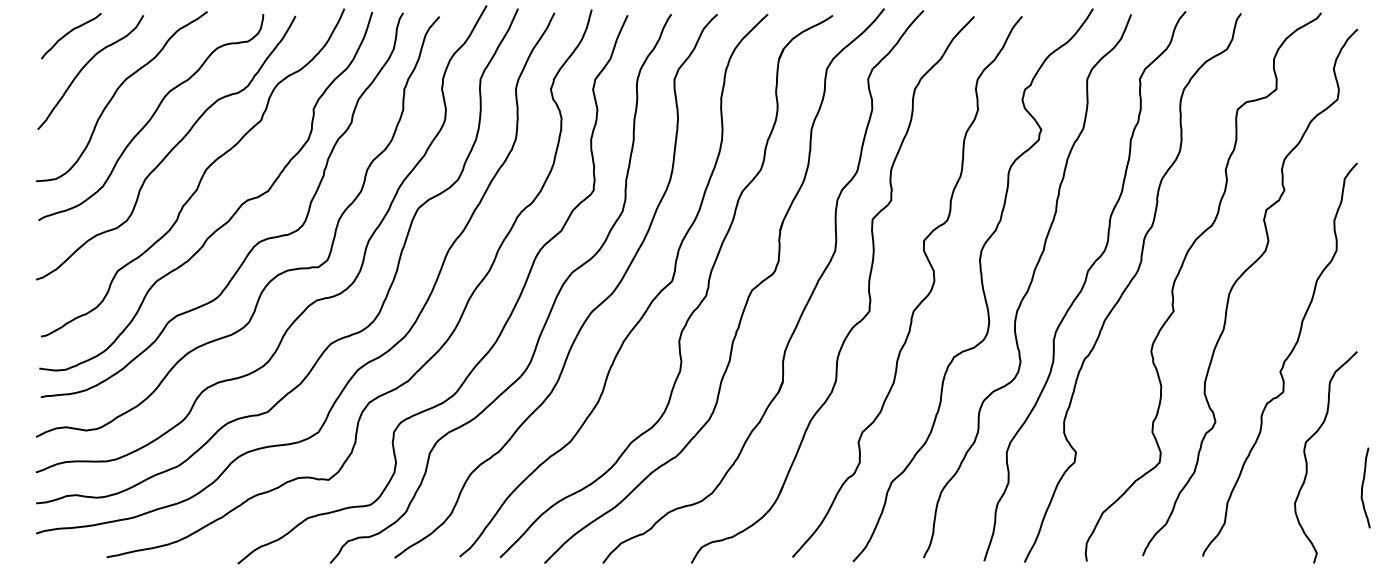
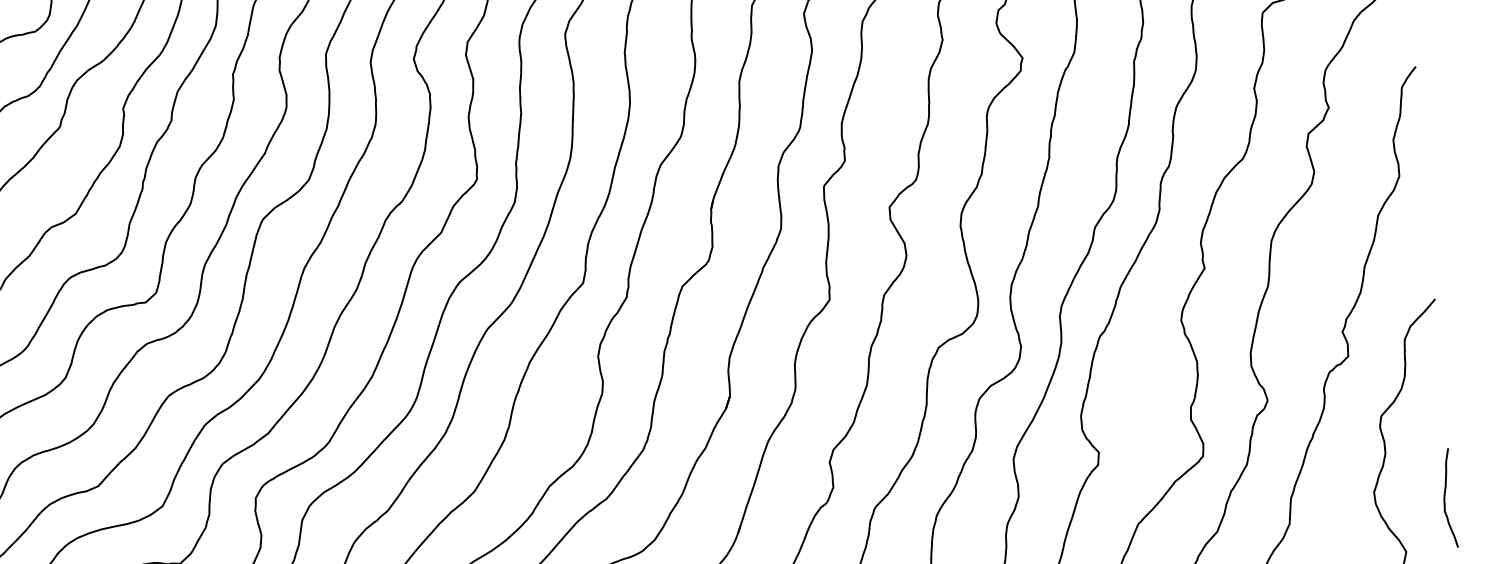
curve: (1363, 487) -> (1446, 497), moved

